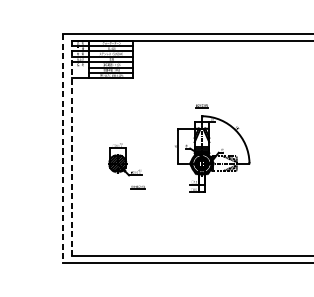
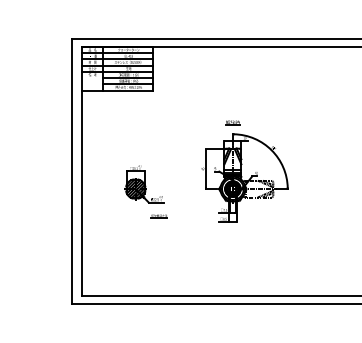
line: (63, 148) -> (72, 171), dashed -> solid
line: (71, 148) -> (82, 171), dashed -> solid

